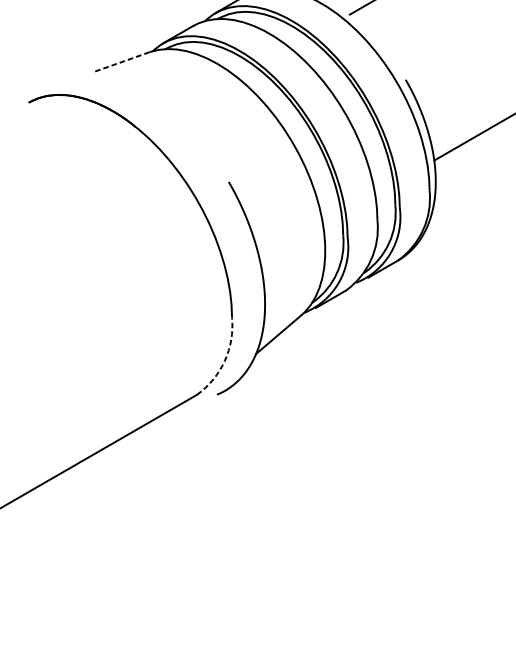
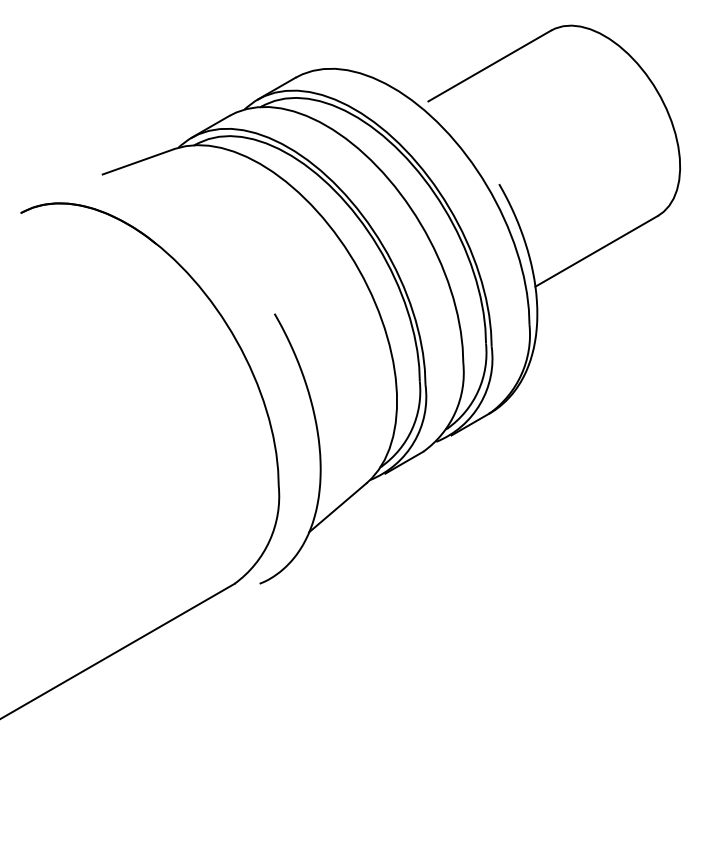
line: (121, 61) -> (138, 161), dashed -> solid
arc: (224, 360) -> (269, 540), dashed -> solid

